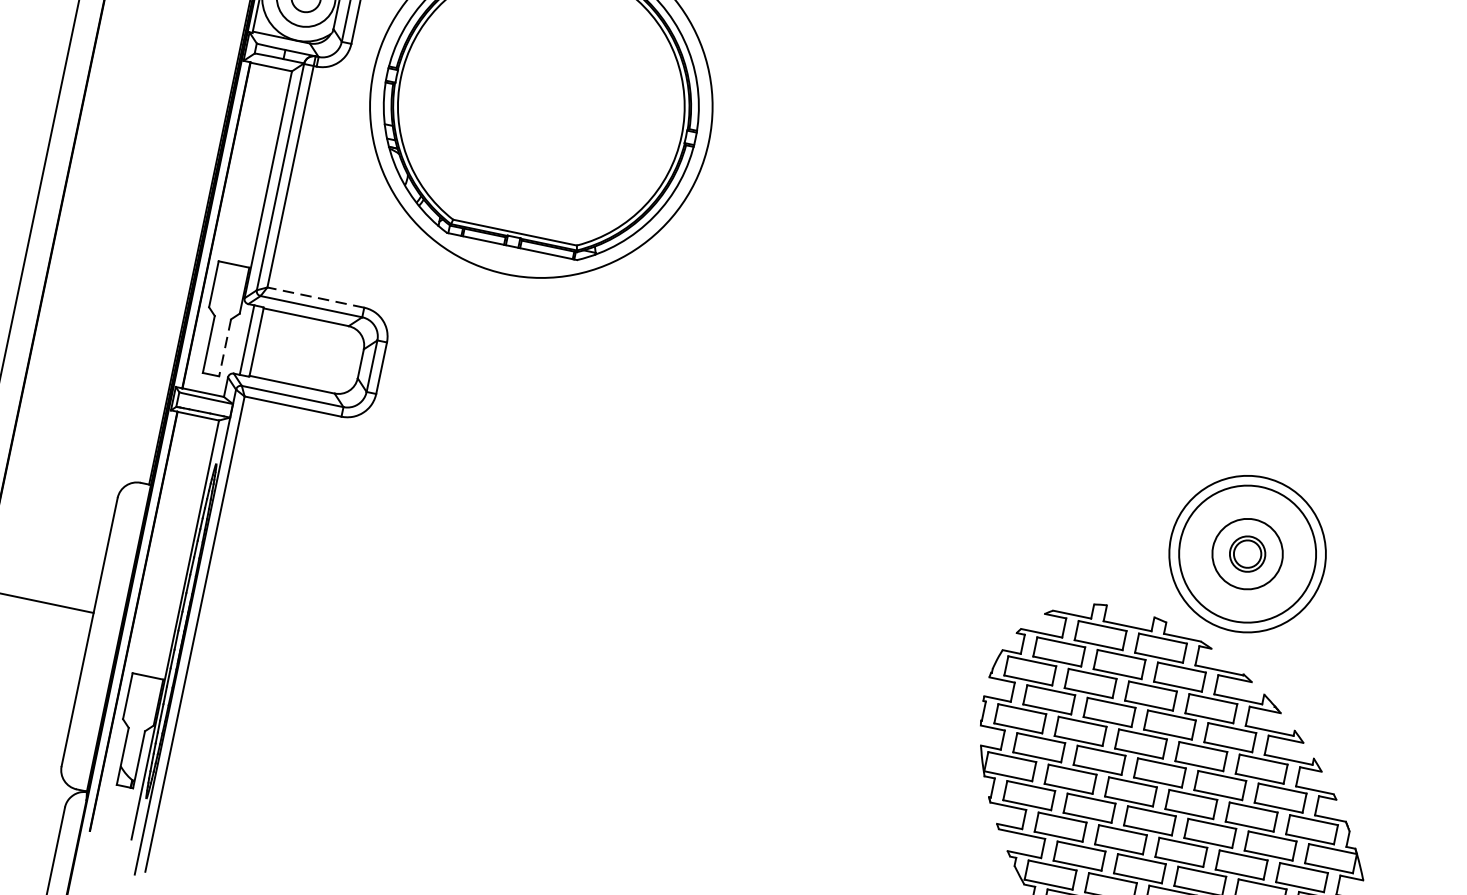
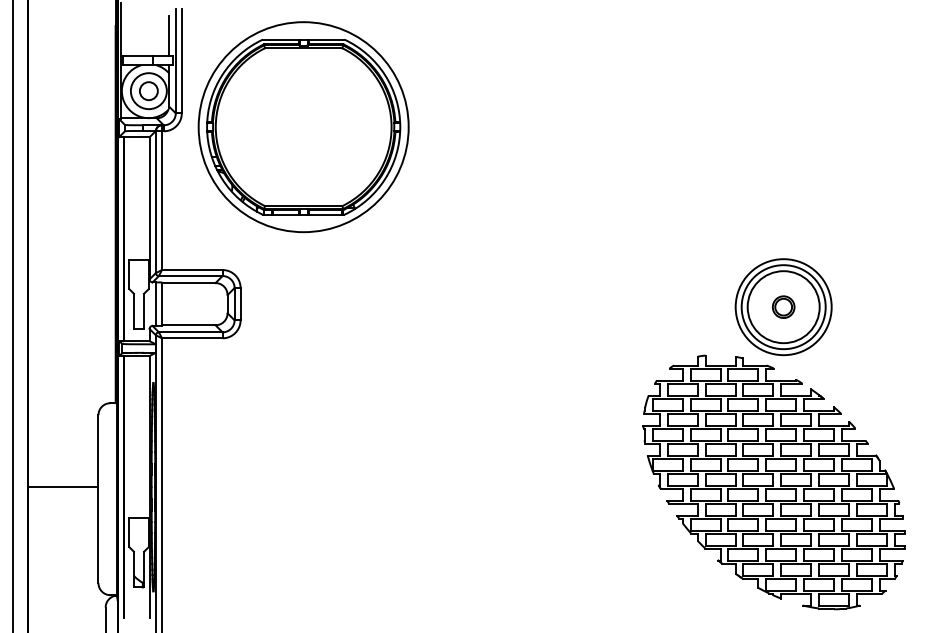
line: (314, 298) -> (191, 270), dashed -> solid
line: (225, 347) -> (144, 311), dashed -> solid
circle: (1247, 554) -> (783, 307), size x1.67

